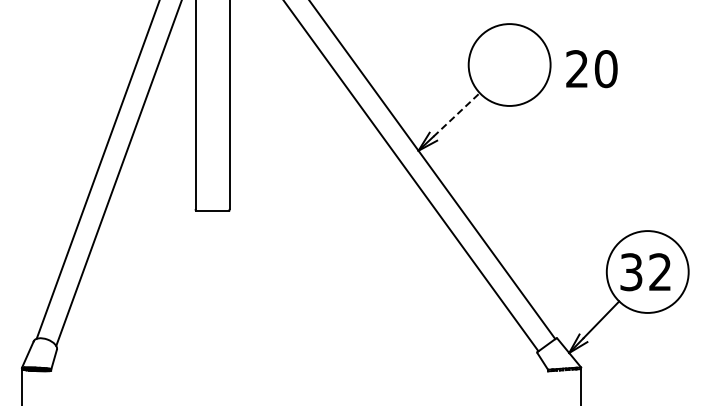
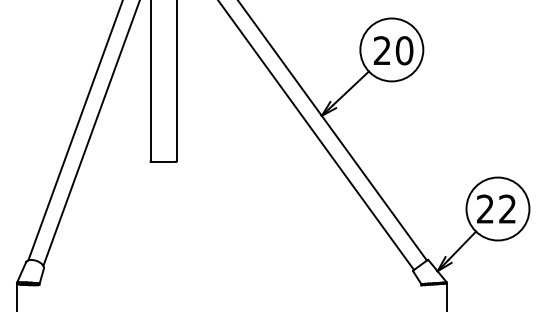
text: (591, 69) -> (393, 51), moved
line: (456, 114) -> (351, 87), dashed -> solid
text: (631, 272) -> (485, 209), 32 -> 22

